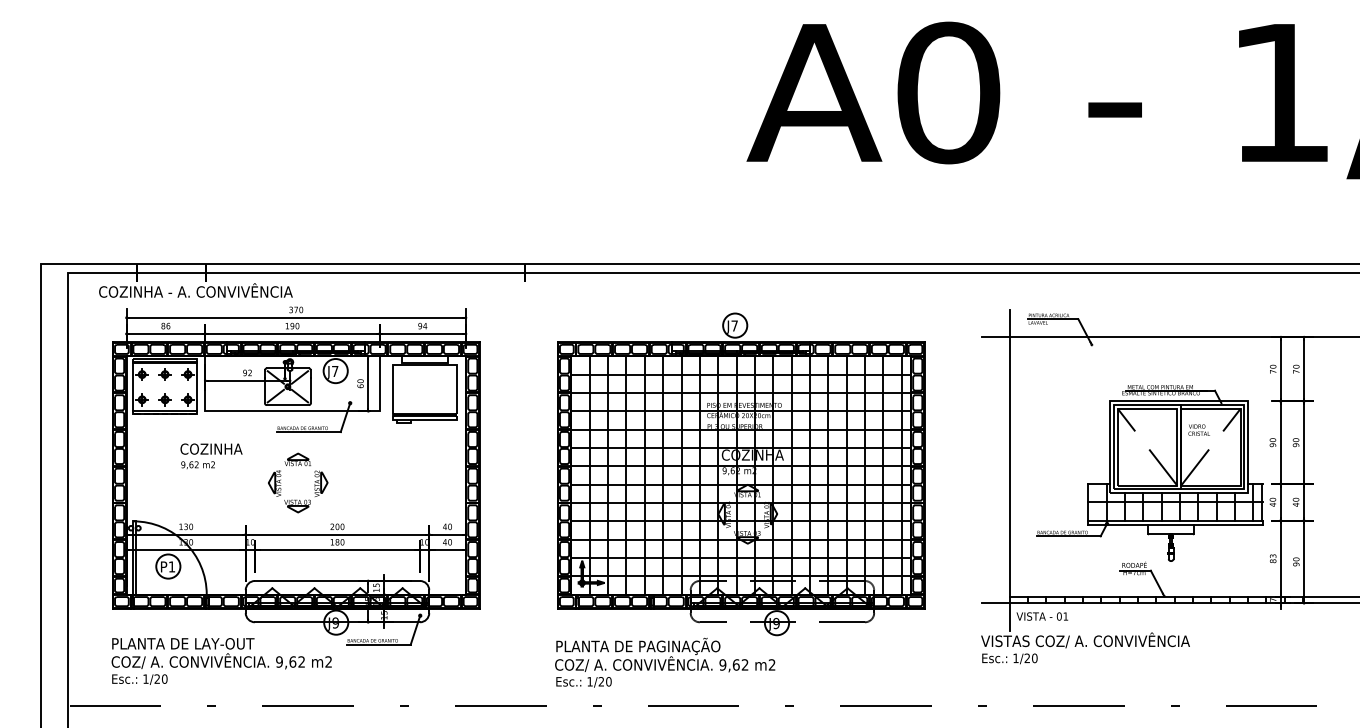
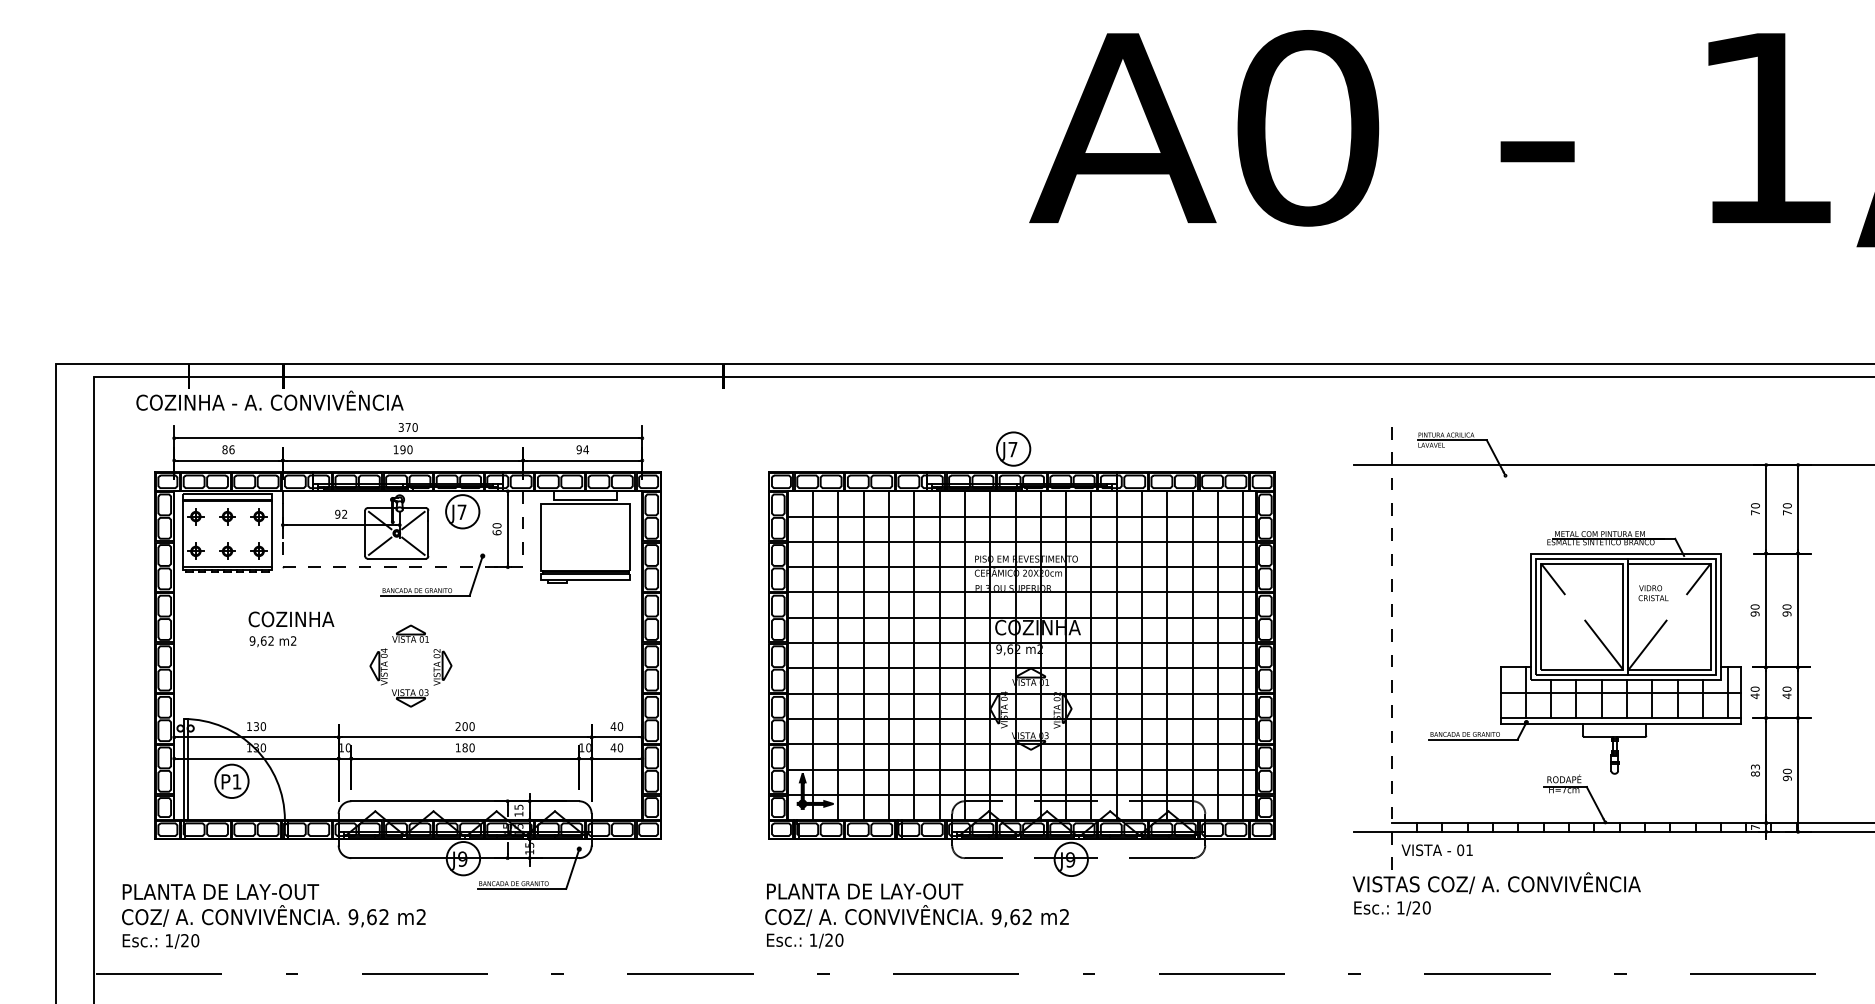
line: (291, 411) -> (401, 567), solid -> dashed
line: (1009, 470) -> (1391, 648), solid -> dashed
text: (680, 646) -> (938, 891), PLANTA DE PAGINAÇÃO -> PLANTA DE LAY-OUT
text: (221, 661) -> (273, 916), moved

